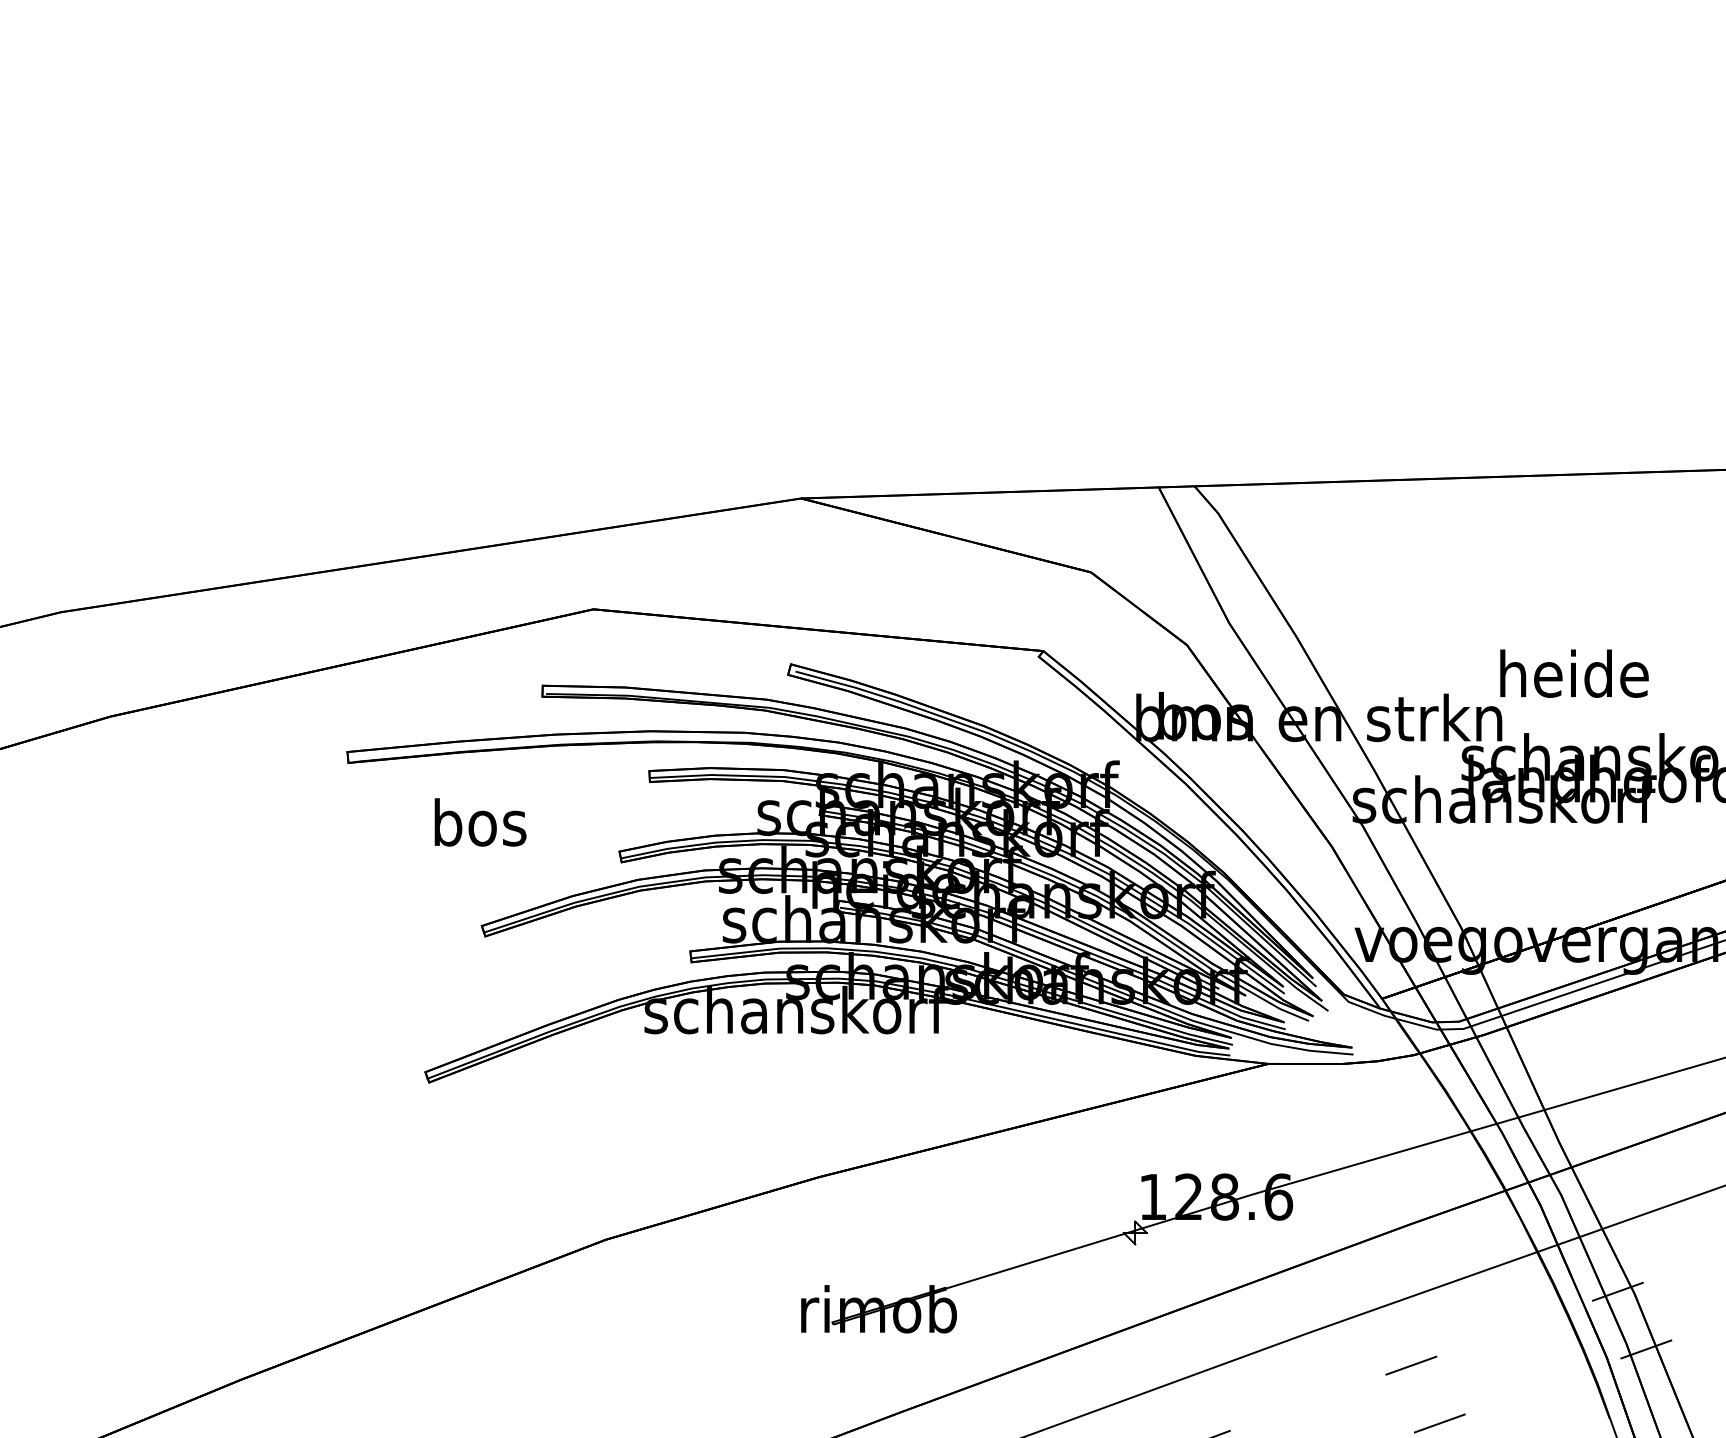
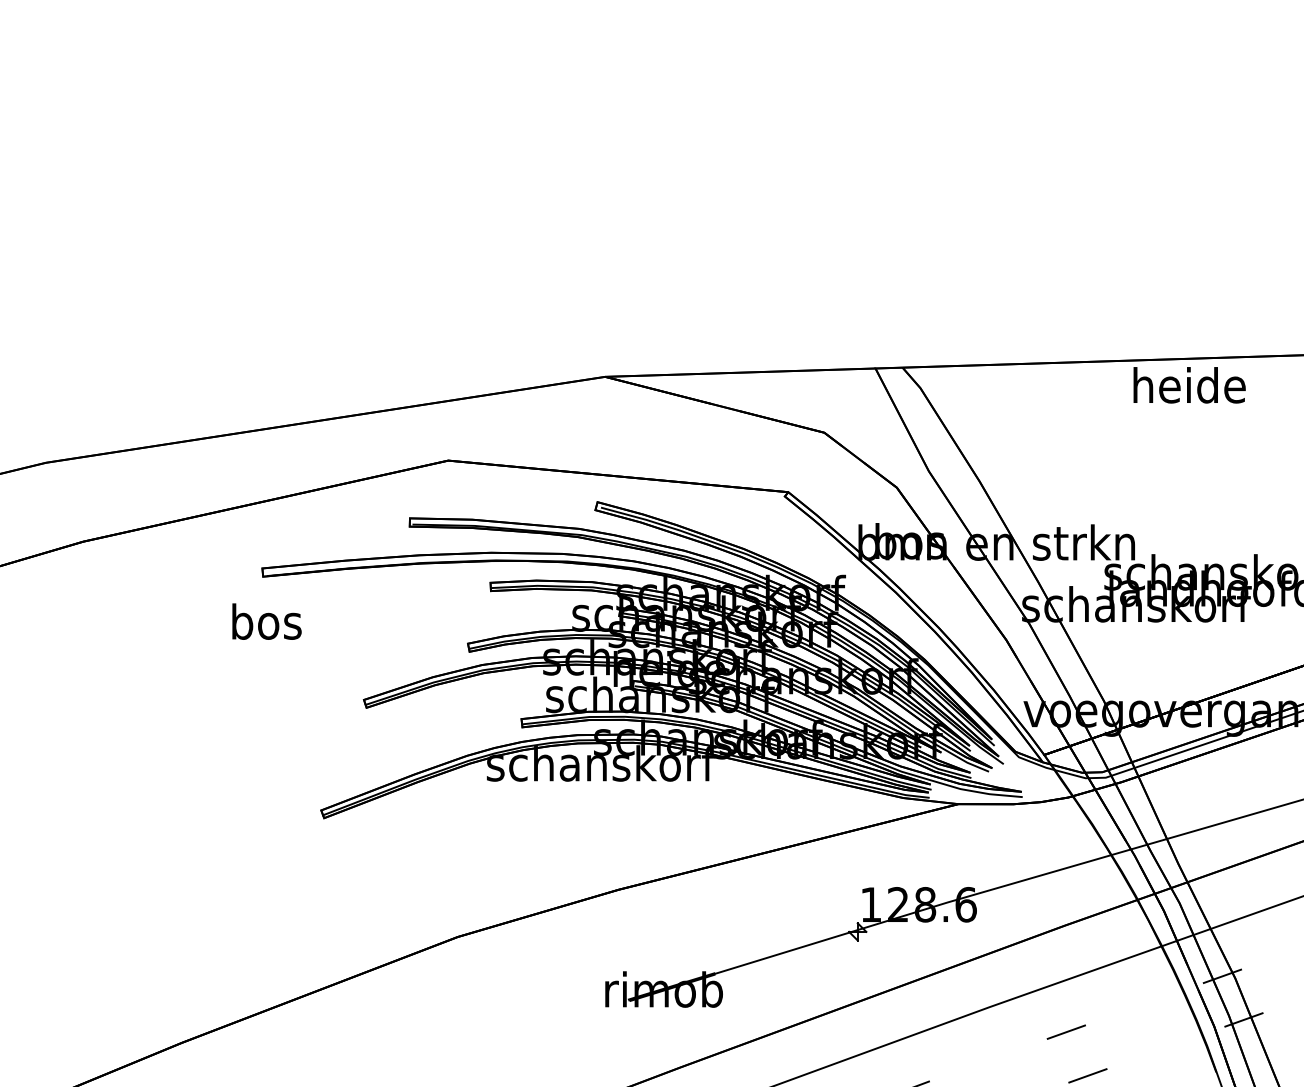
text: (1574, 673) -> (1189, 385), moved
text: (480, 822) -> (266, 621), moved

